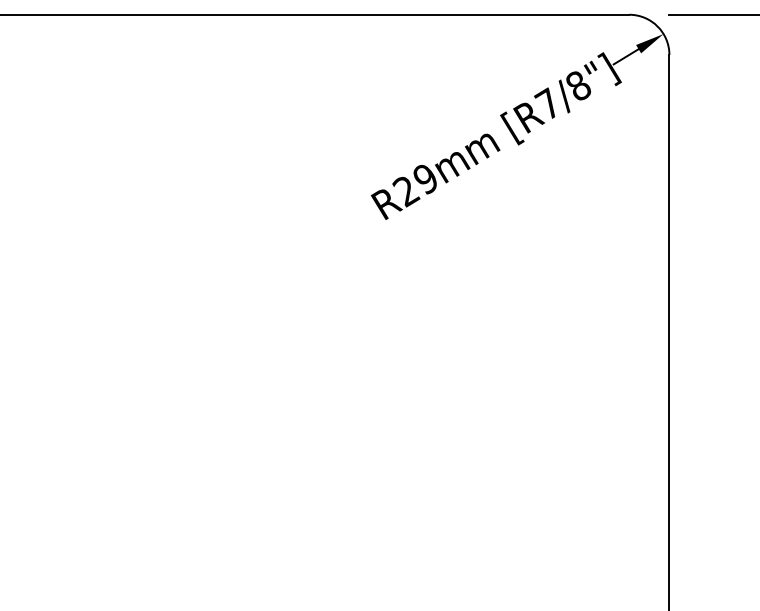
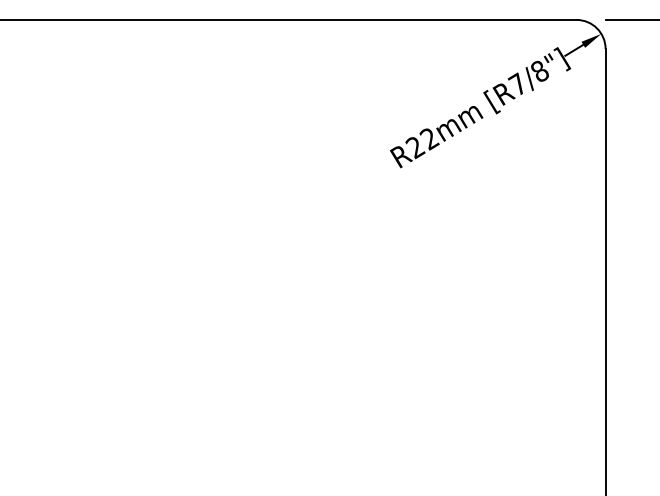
text: (425, 180) -> (429, 139), R29mm -> R22mm

